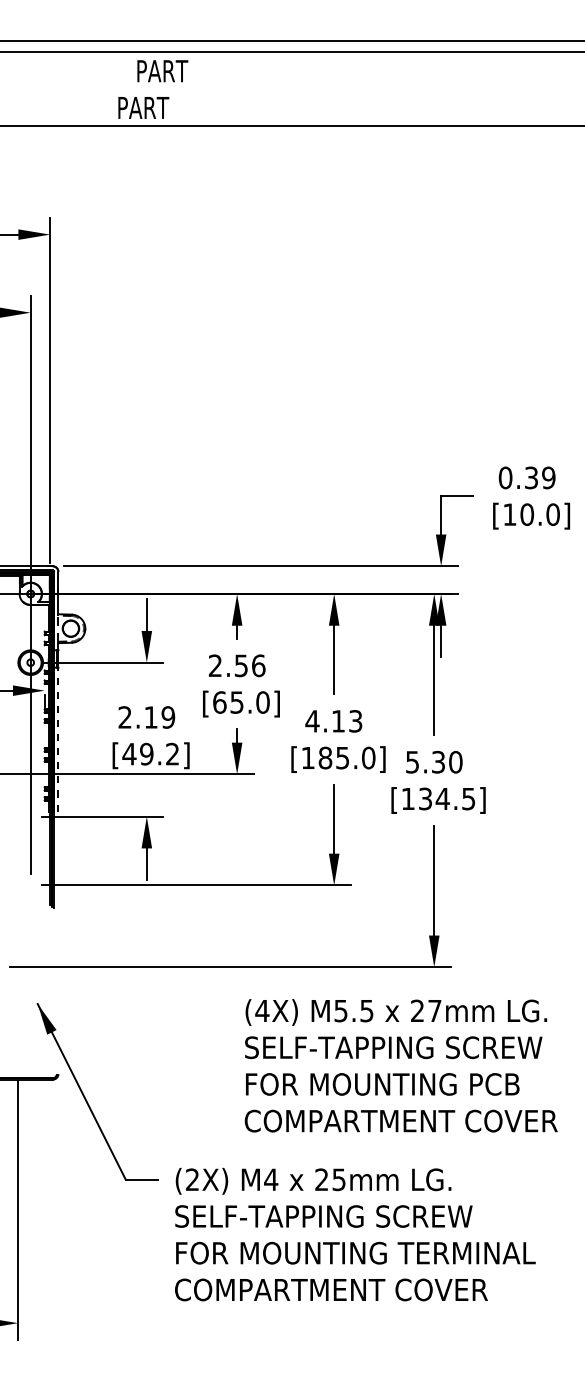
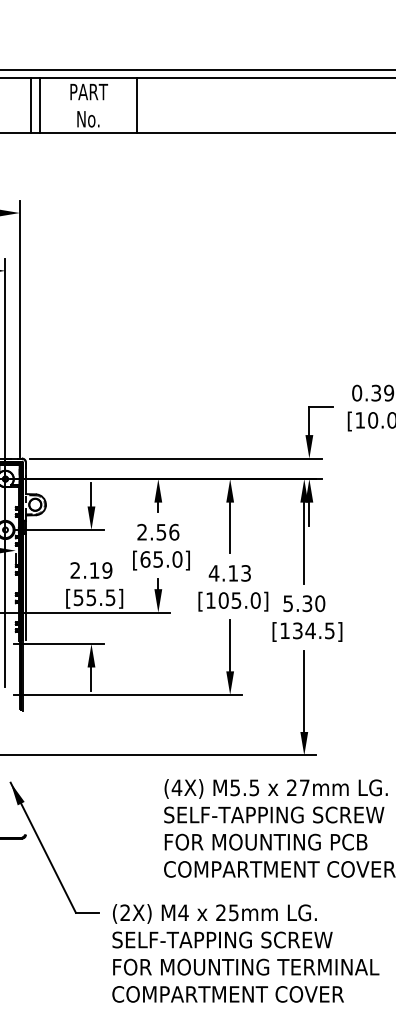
text: (162, 71) -> (88, 92), moved
line: (65, 89) -> (31, 105), added
line: (76, 89) -> (39, 105), added
line: (208, 89) -> (137, 105), added
text: (143, 108) -> (88, 119), PART -> No.
line: (58, 739) -> (26, 586), dashed -> solid
text: (150, 753) -> (94, 597), [49.2] -> [55.5]
text: (325, 758) -> (223, 600), [185.0] -> [105.0]

